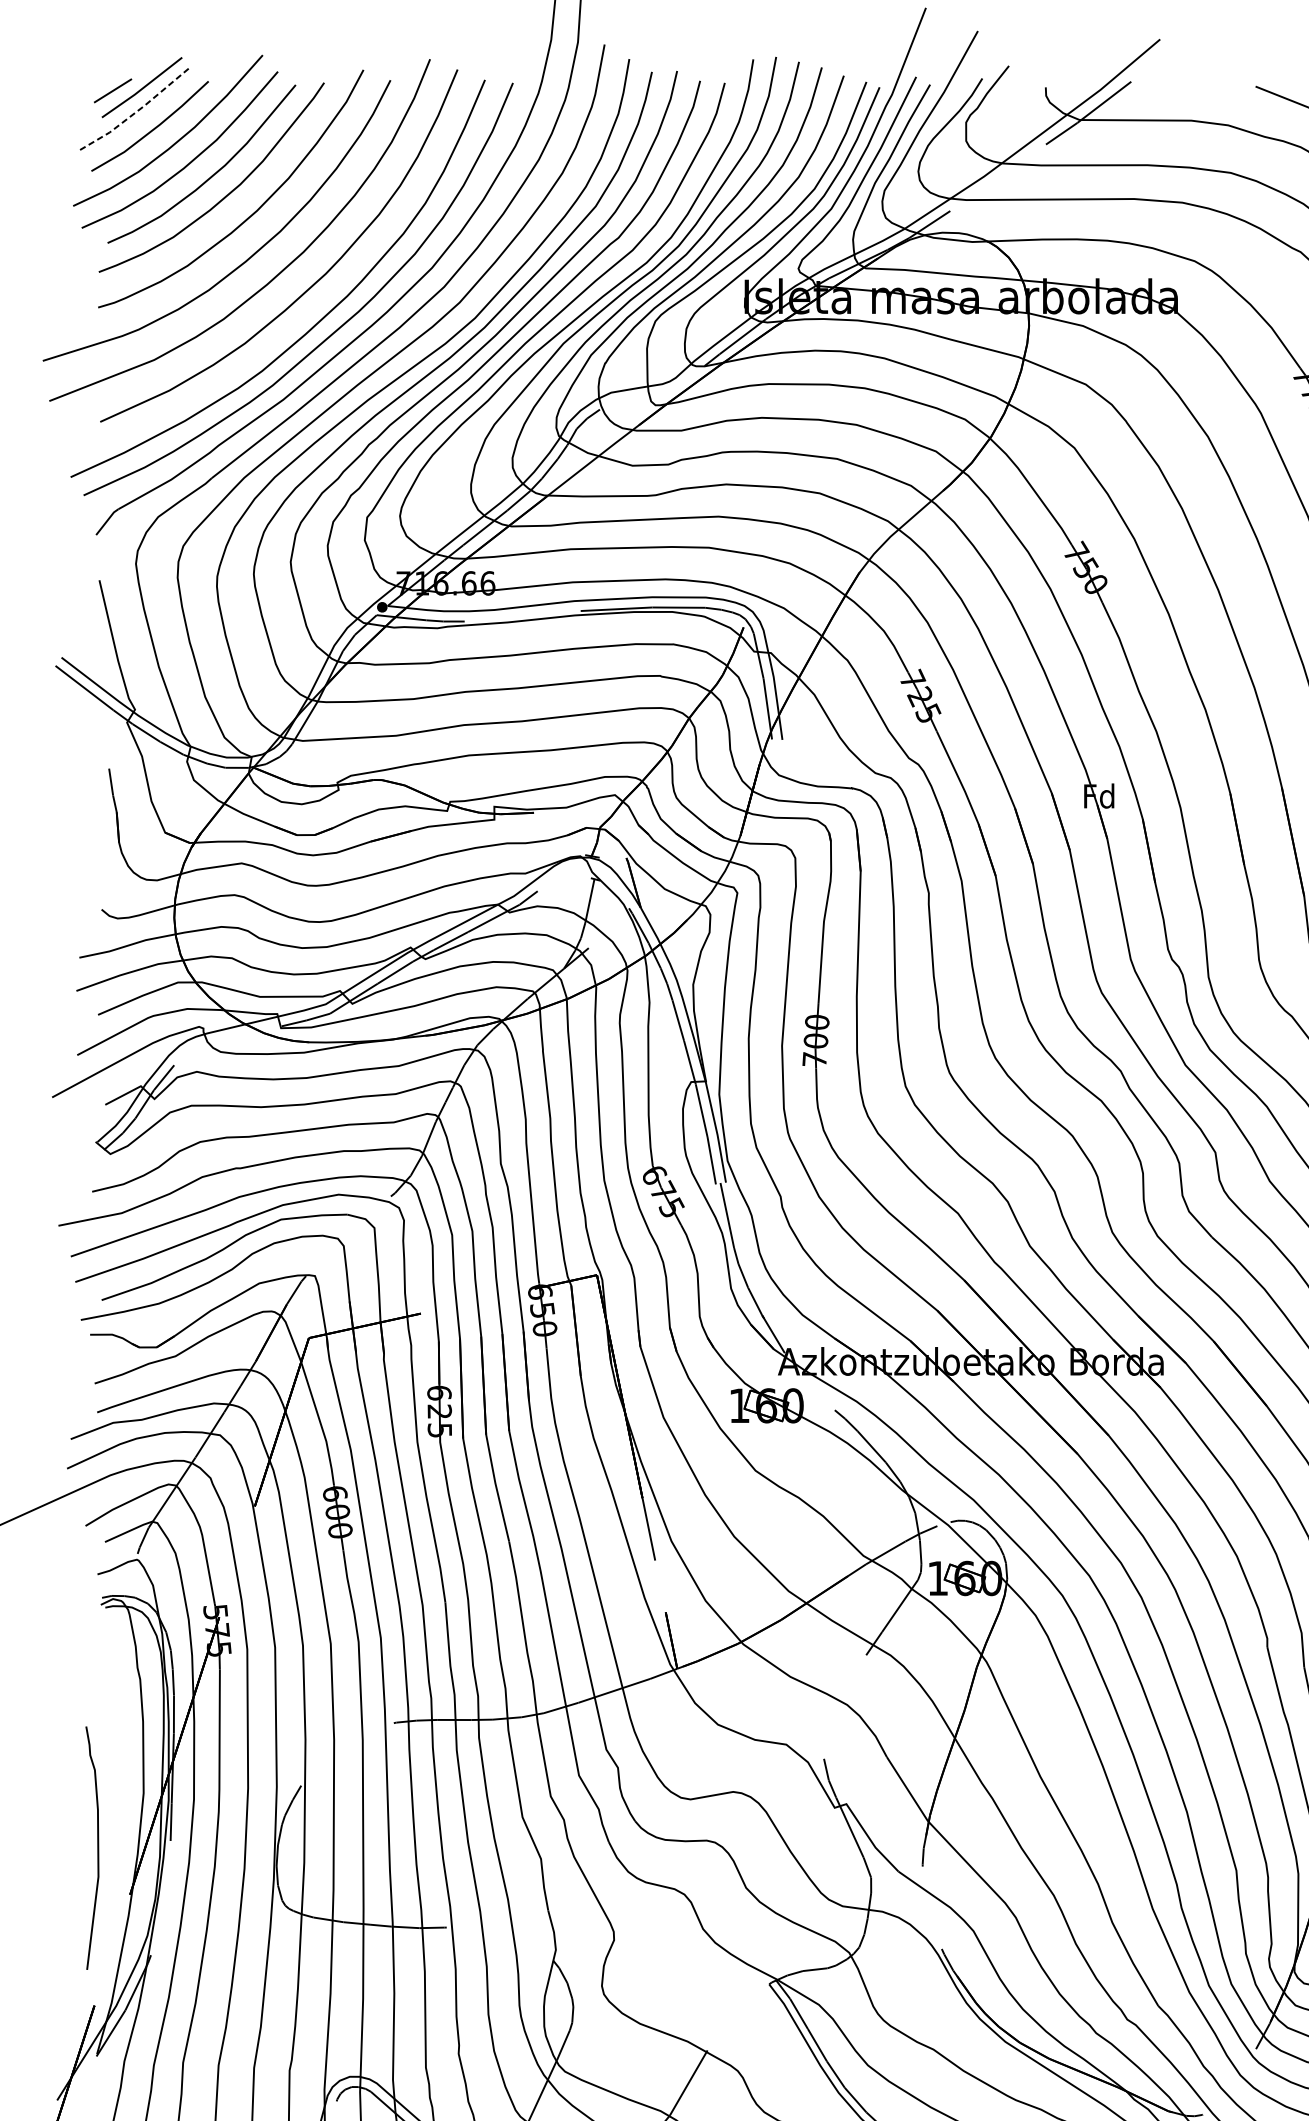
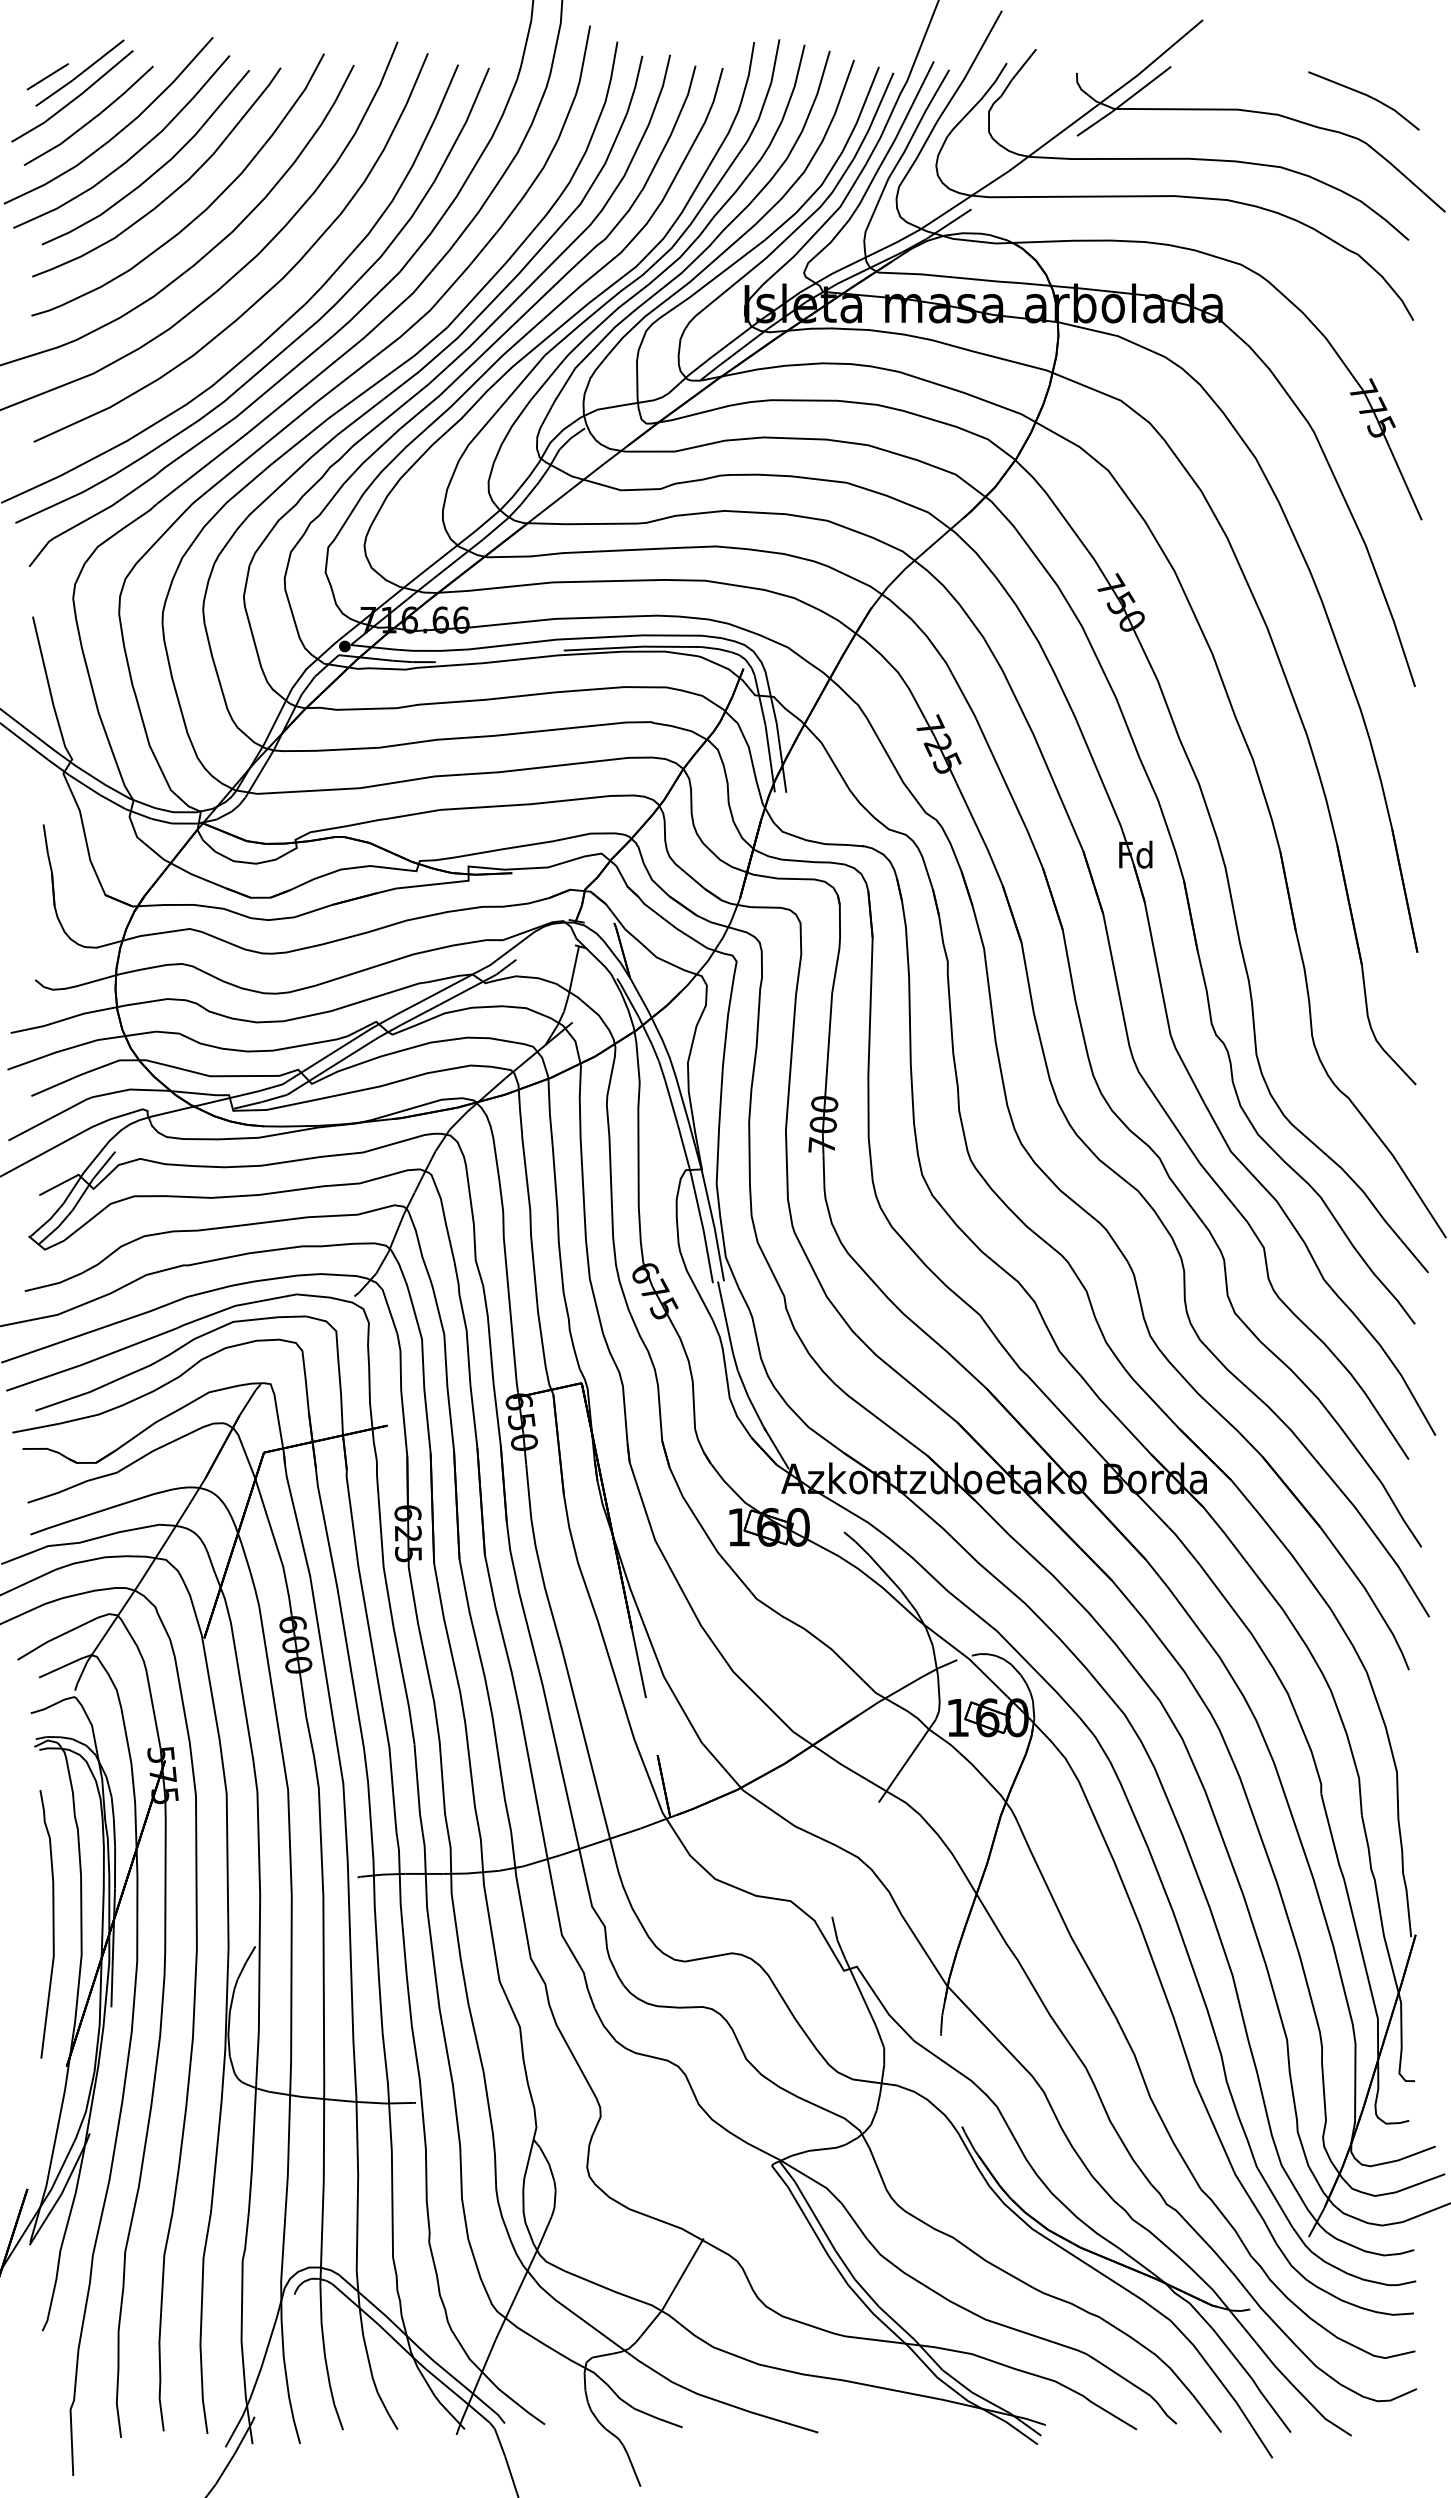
line: (137, 111) -> (74, 99), dashed -> solid
curve: (97, 1848) -> (52, 1924), moved

